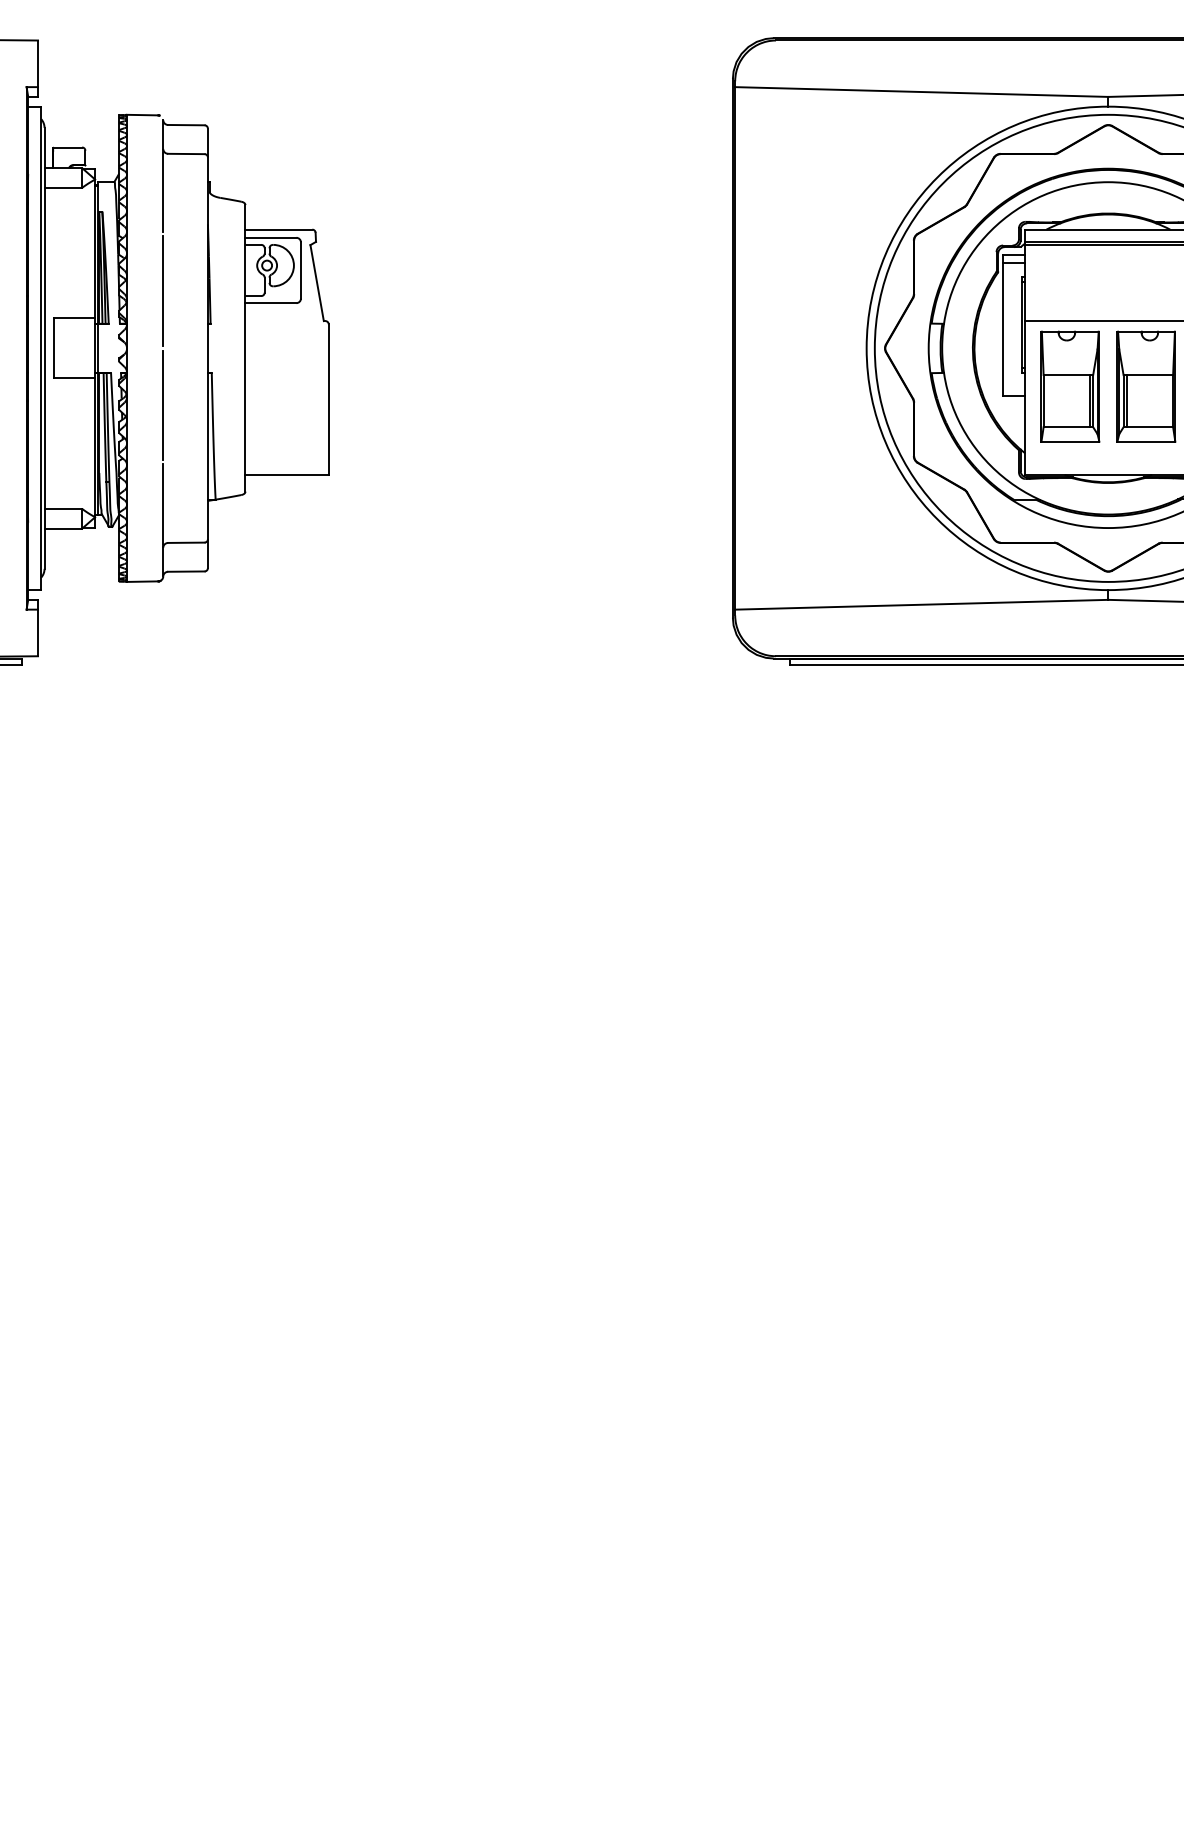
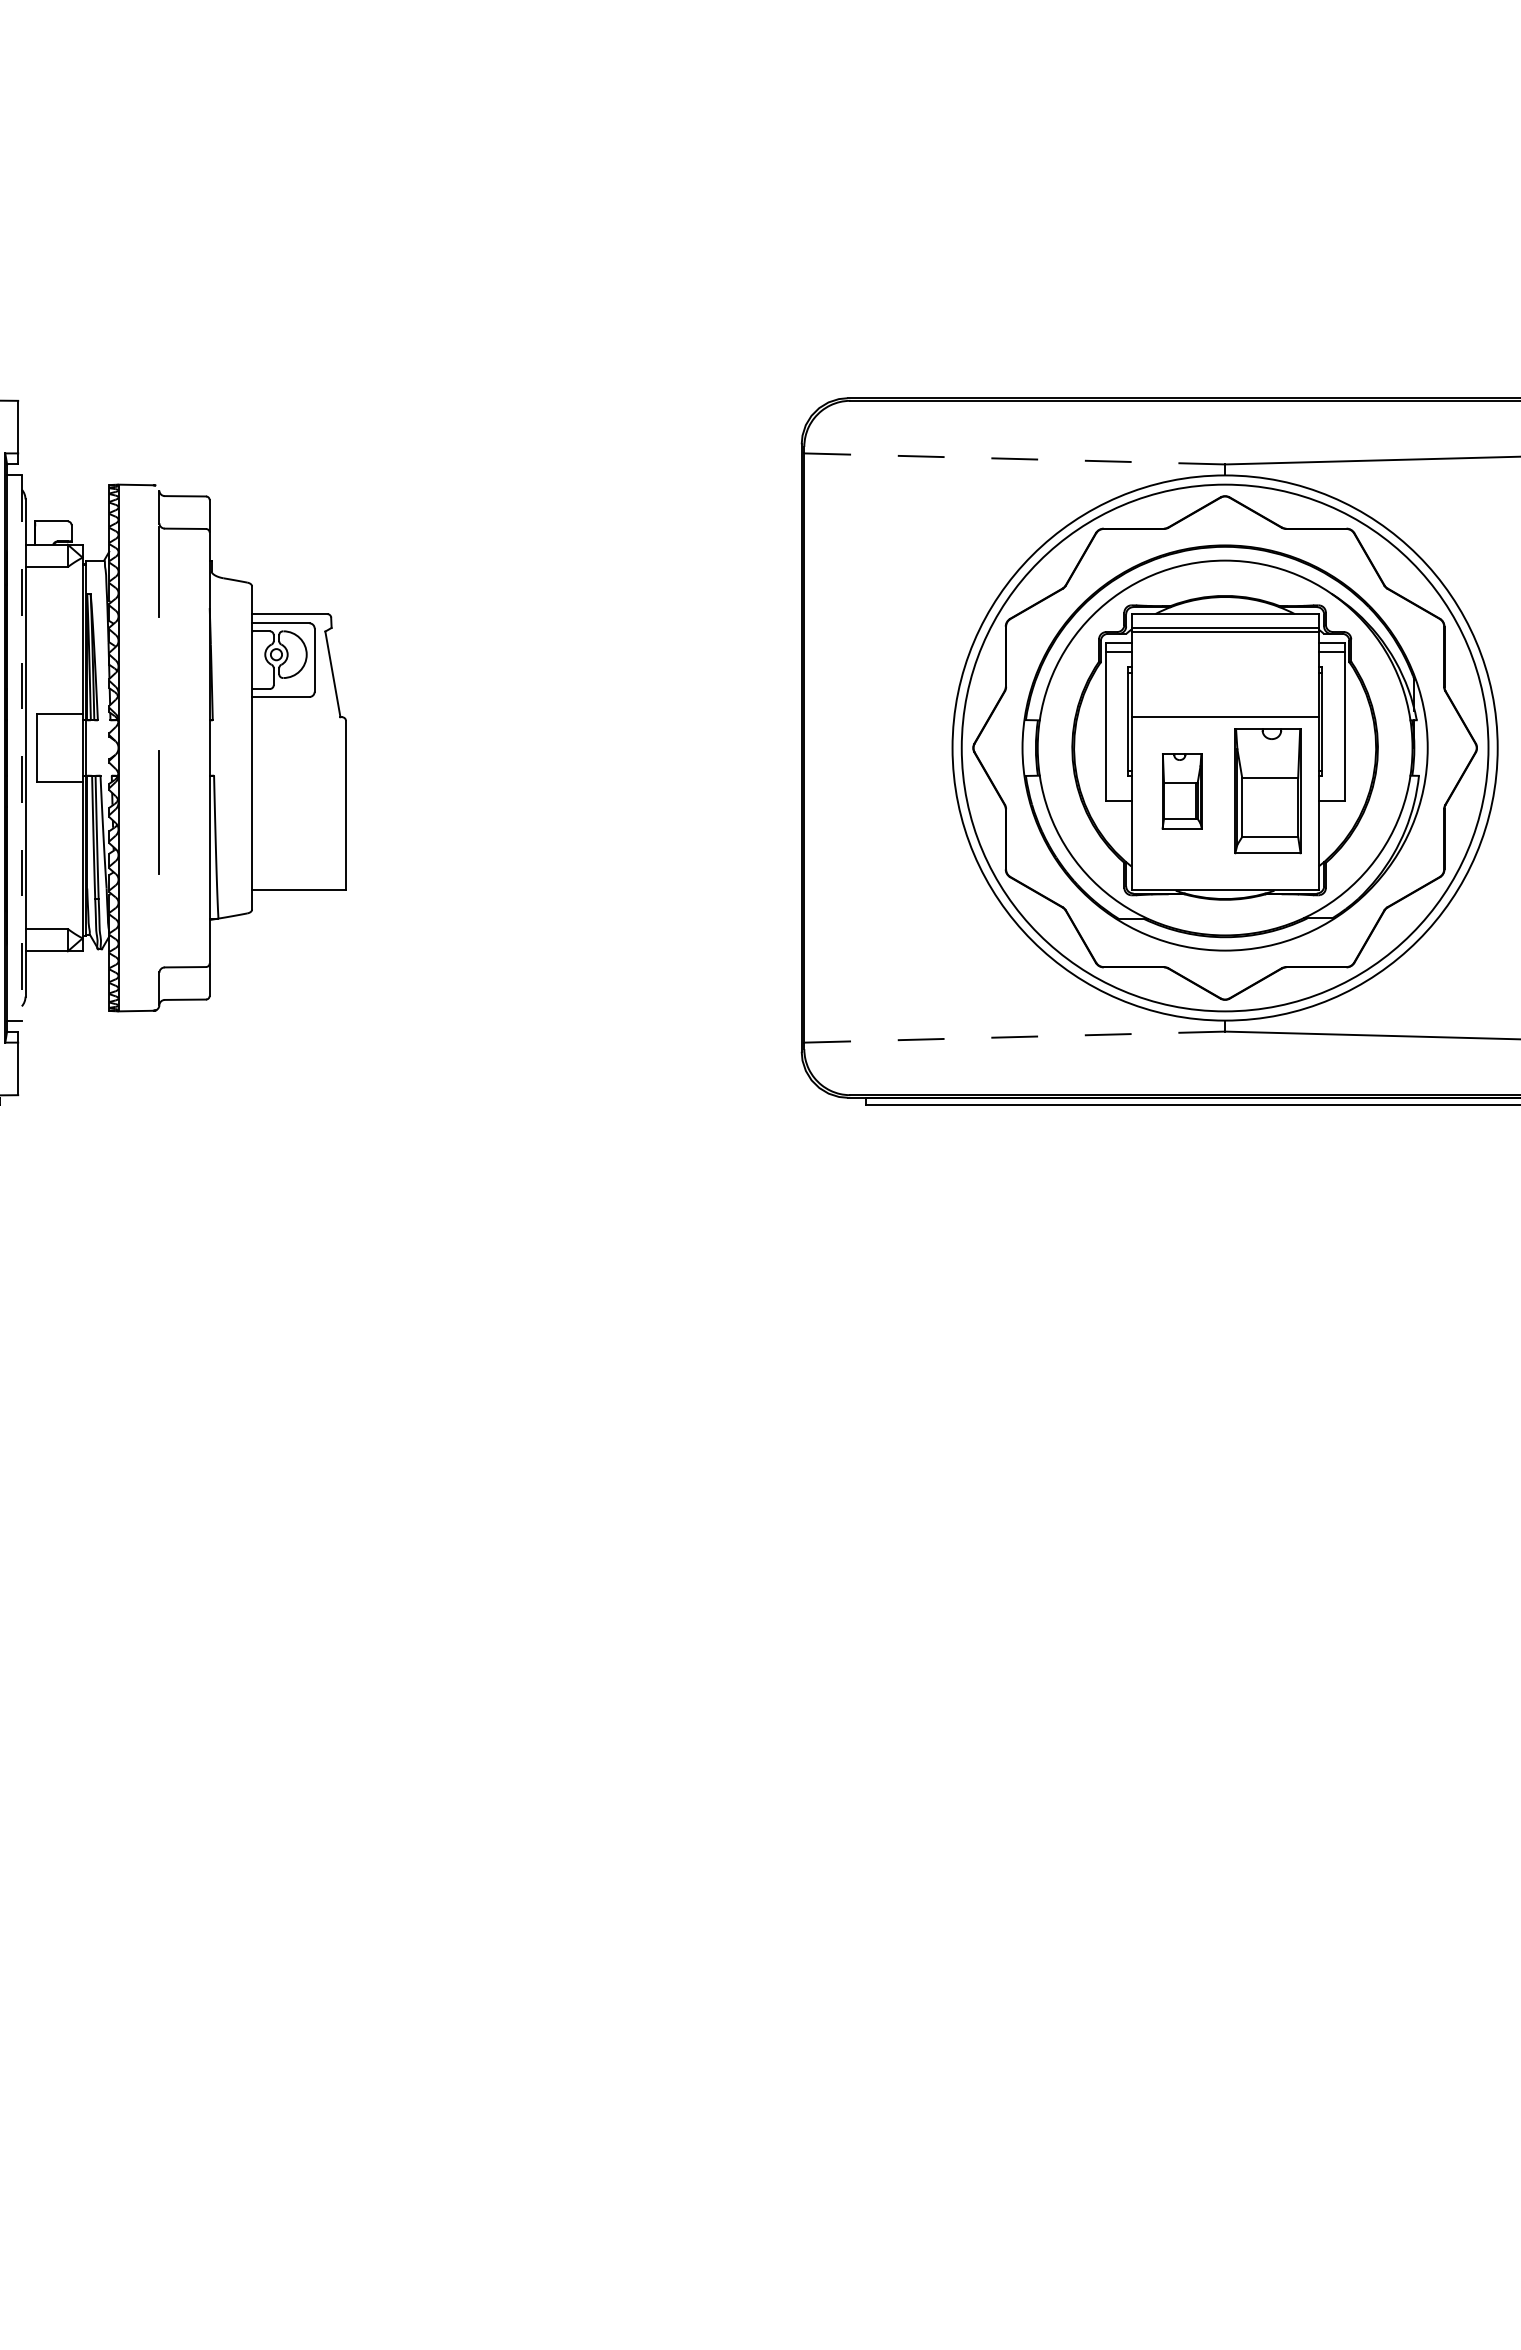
line: (922, 91) -> (1015, 458), solid -> dashed
line: (163, 291) -> (159, 683), removed
line: (40, 348) -> (21, 748), solid -> dashed
part: (1069, 386) -> (1181, 791), size x0.6
line: (1126, 401) -> (1245, 807), removed
line: (163, 504) -> (159, 923), removed
line: (921, 605) -> (1014, 1037), solid -> dashed

